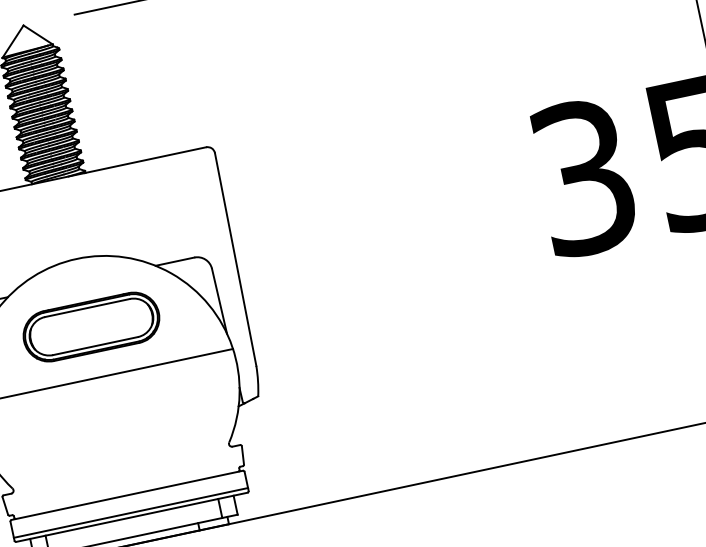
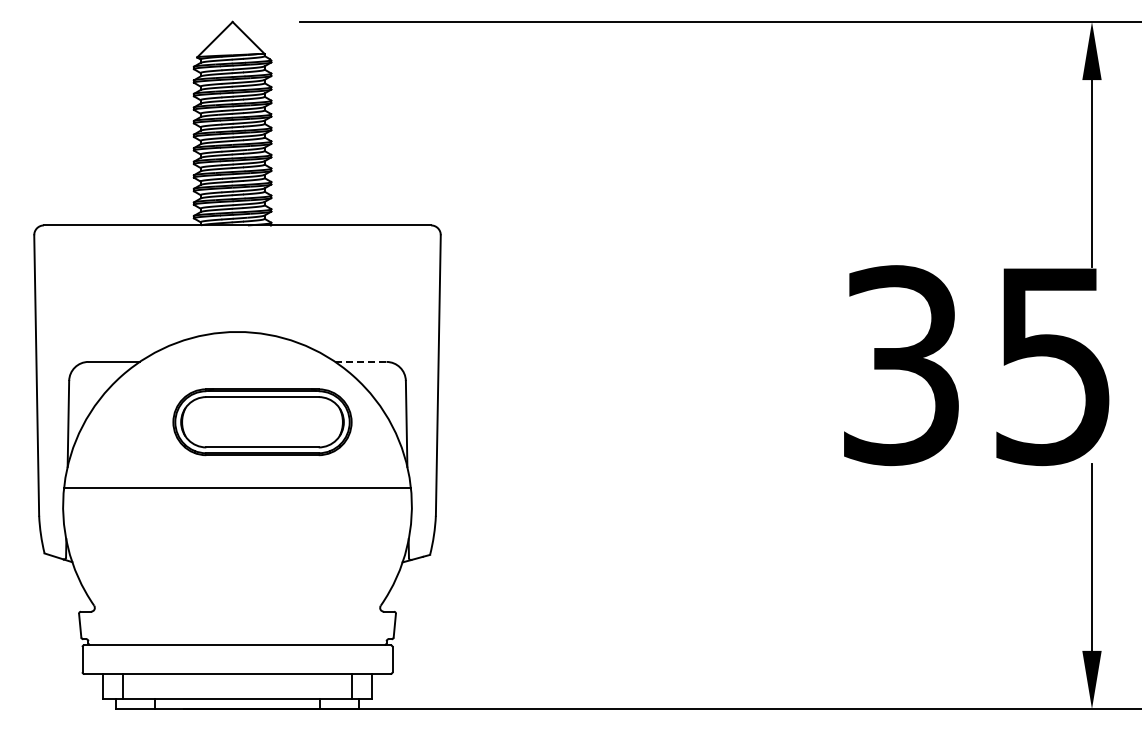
line: (174, 261) -> (360, 361), solid -> dashed
part: (91, 327) -> (262, 422), moved
line: (131, 513) -> (237, 668), removed

